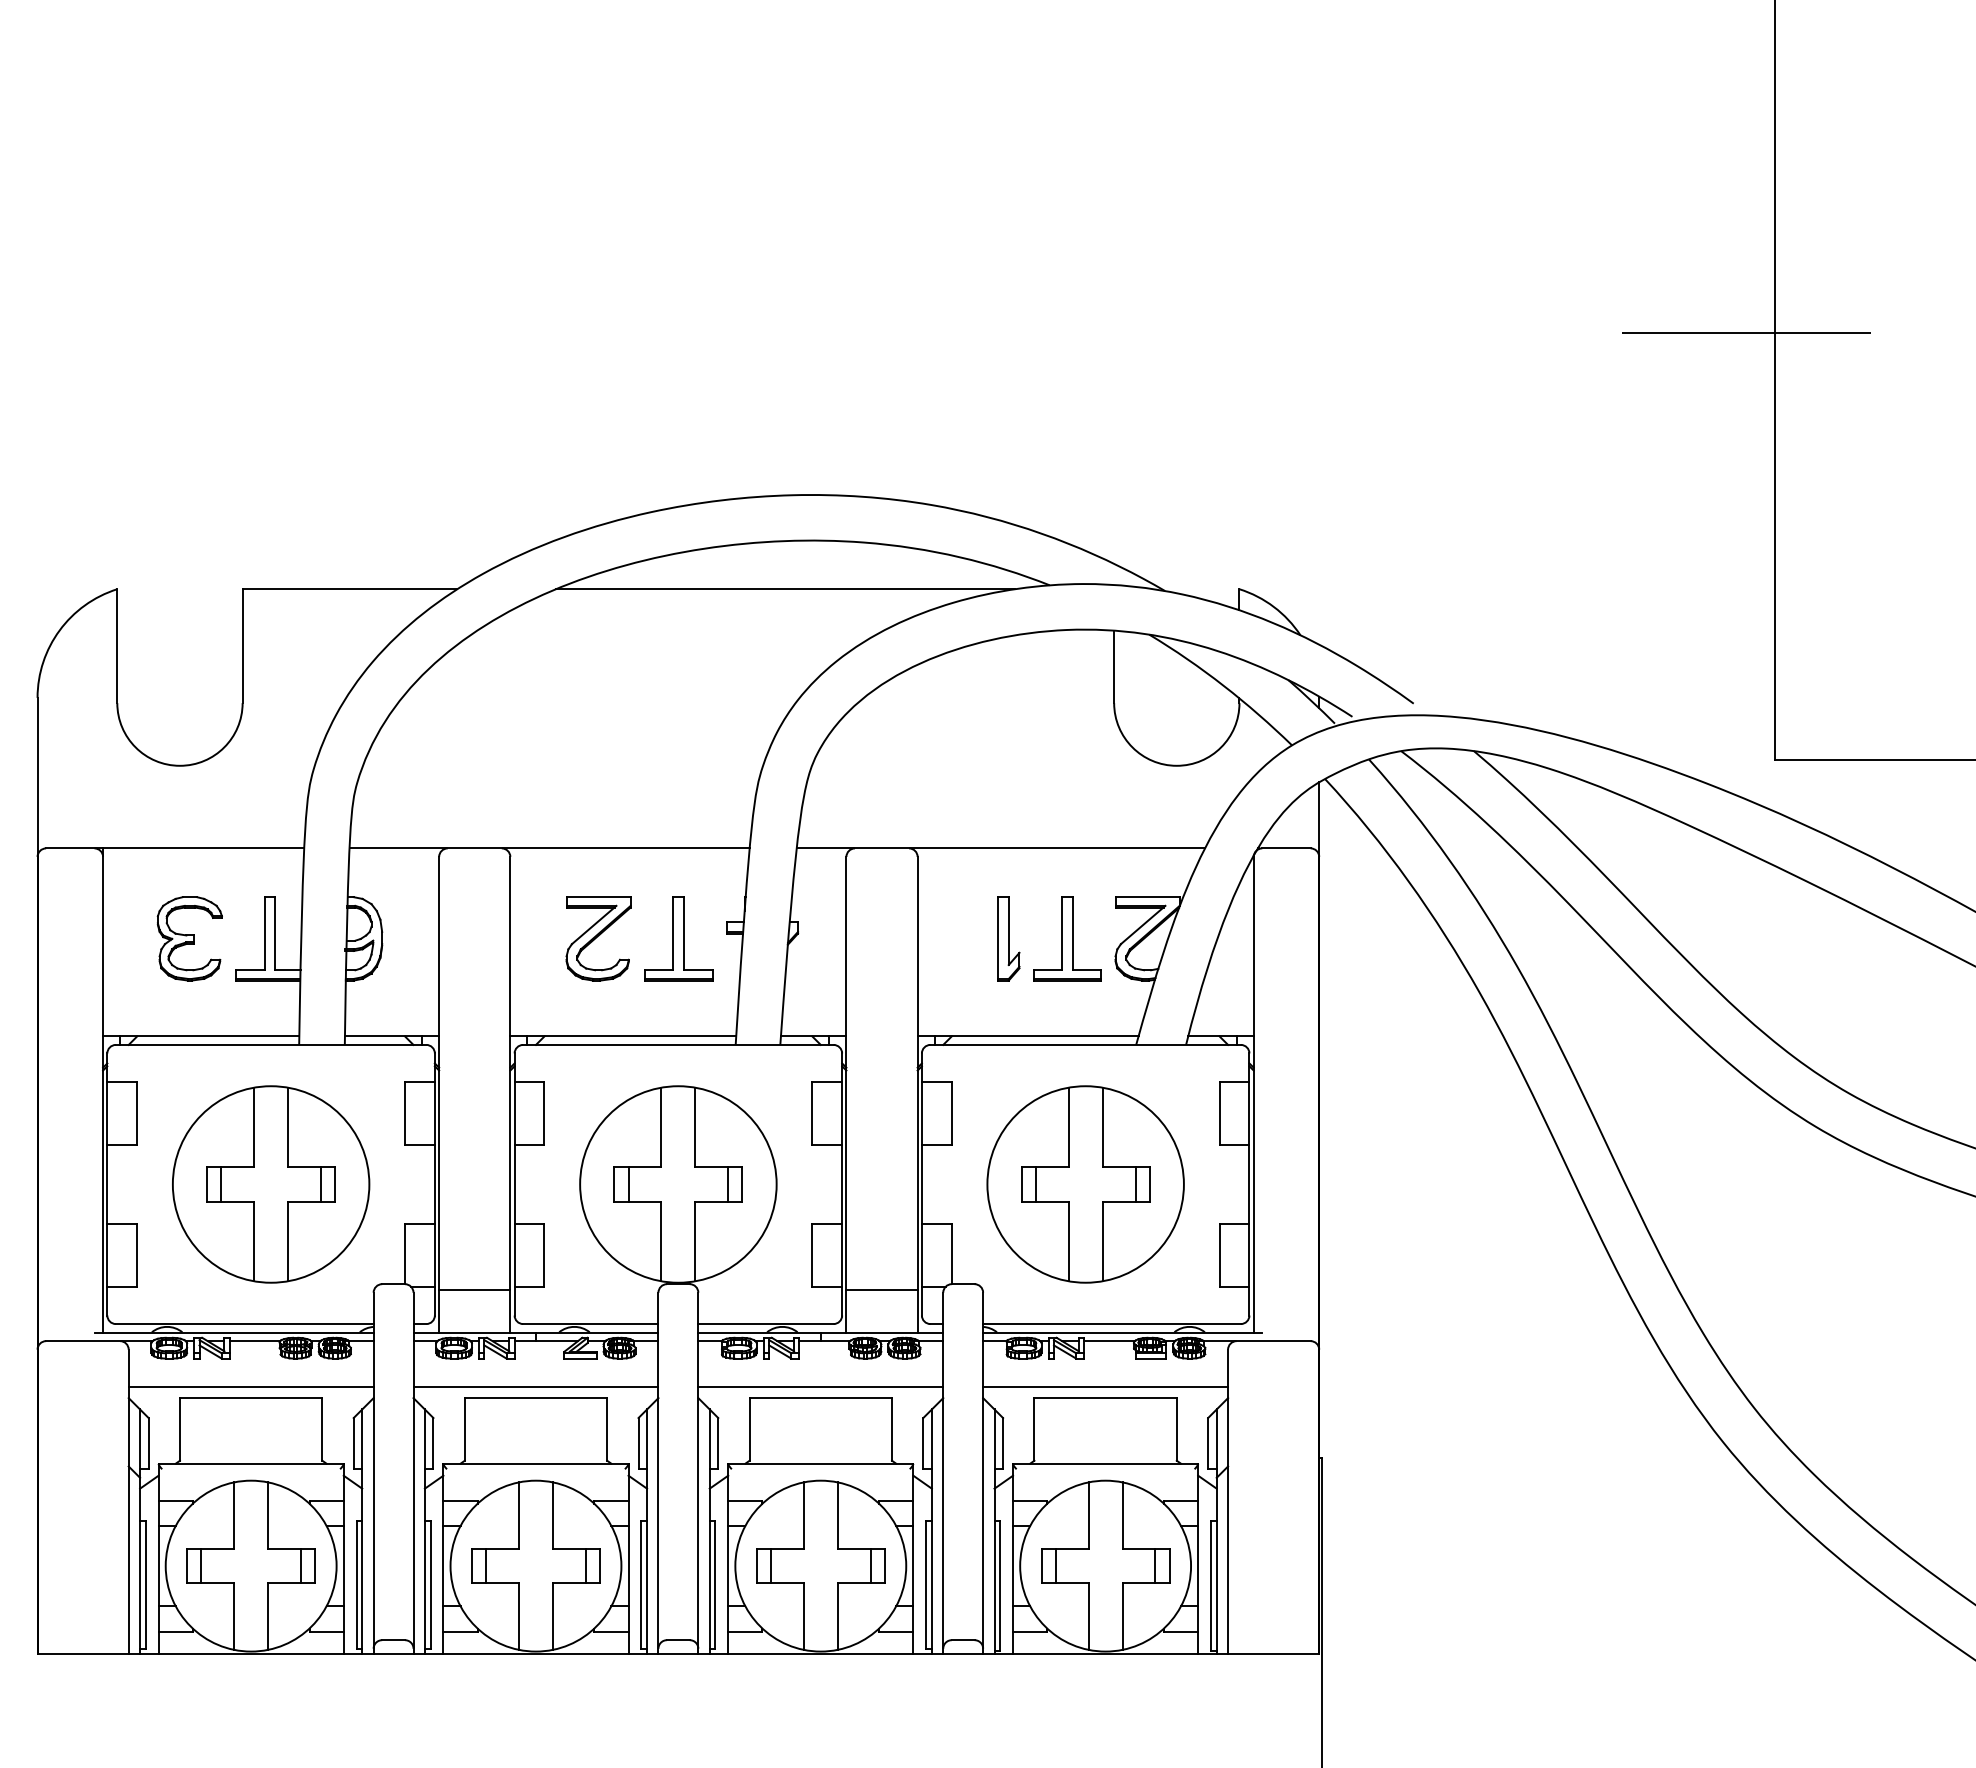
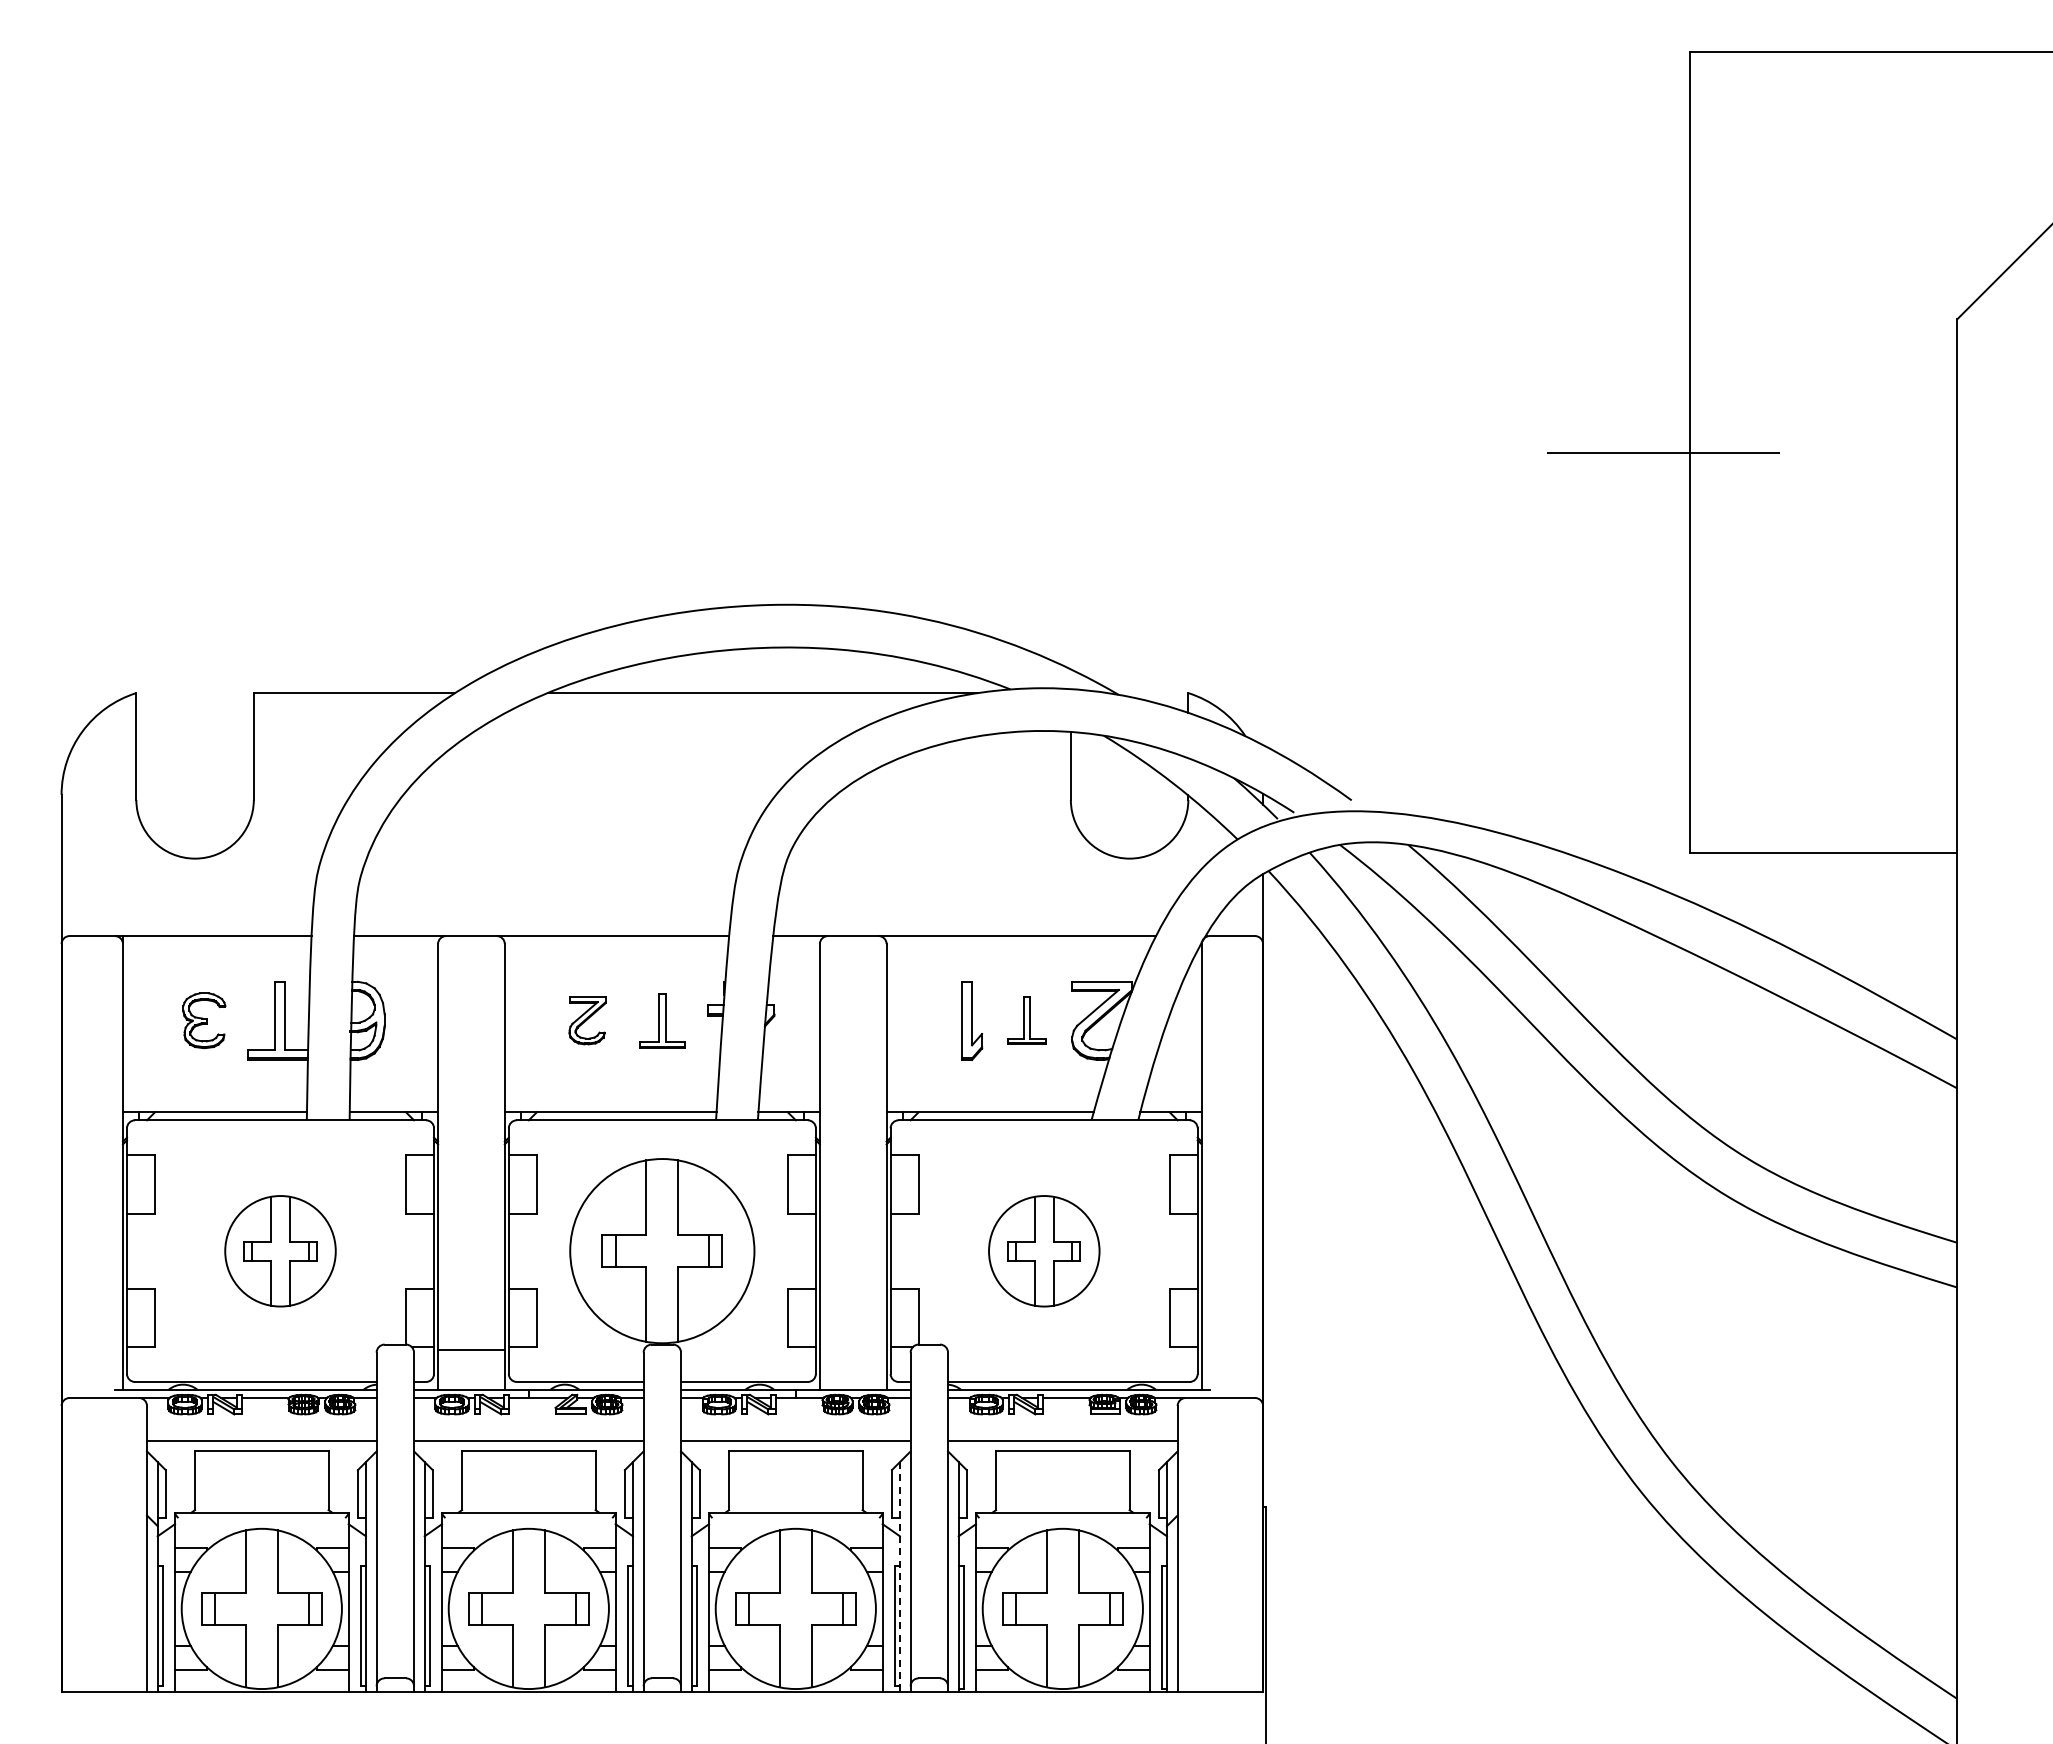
part: (190, 938) -> (204, 1020), size x0.7
part: (598, 938) -> (587, 1020), size x0.6
part: (678, 938) -> (662, 1020), size x0.7
part: (1066, 938) -> (1026, 1020), size x0.6
part: (271, 1184) -> (280, 1251), size x0.6
part: (1086, 1184) -> (1044, 1251), size x0.6
line: (881, 1289) -> (852, 1349), removed
line: (931, 1531) -> (899, 1576), solid -> dashed

